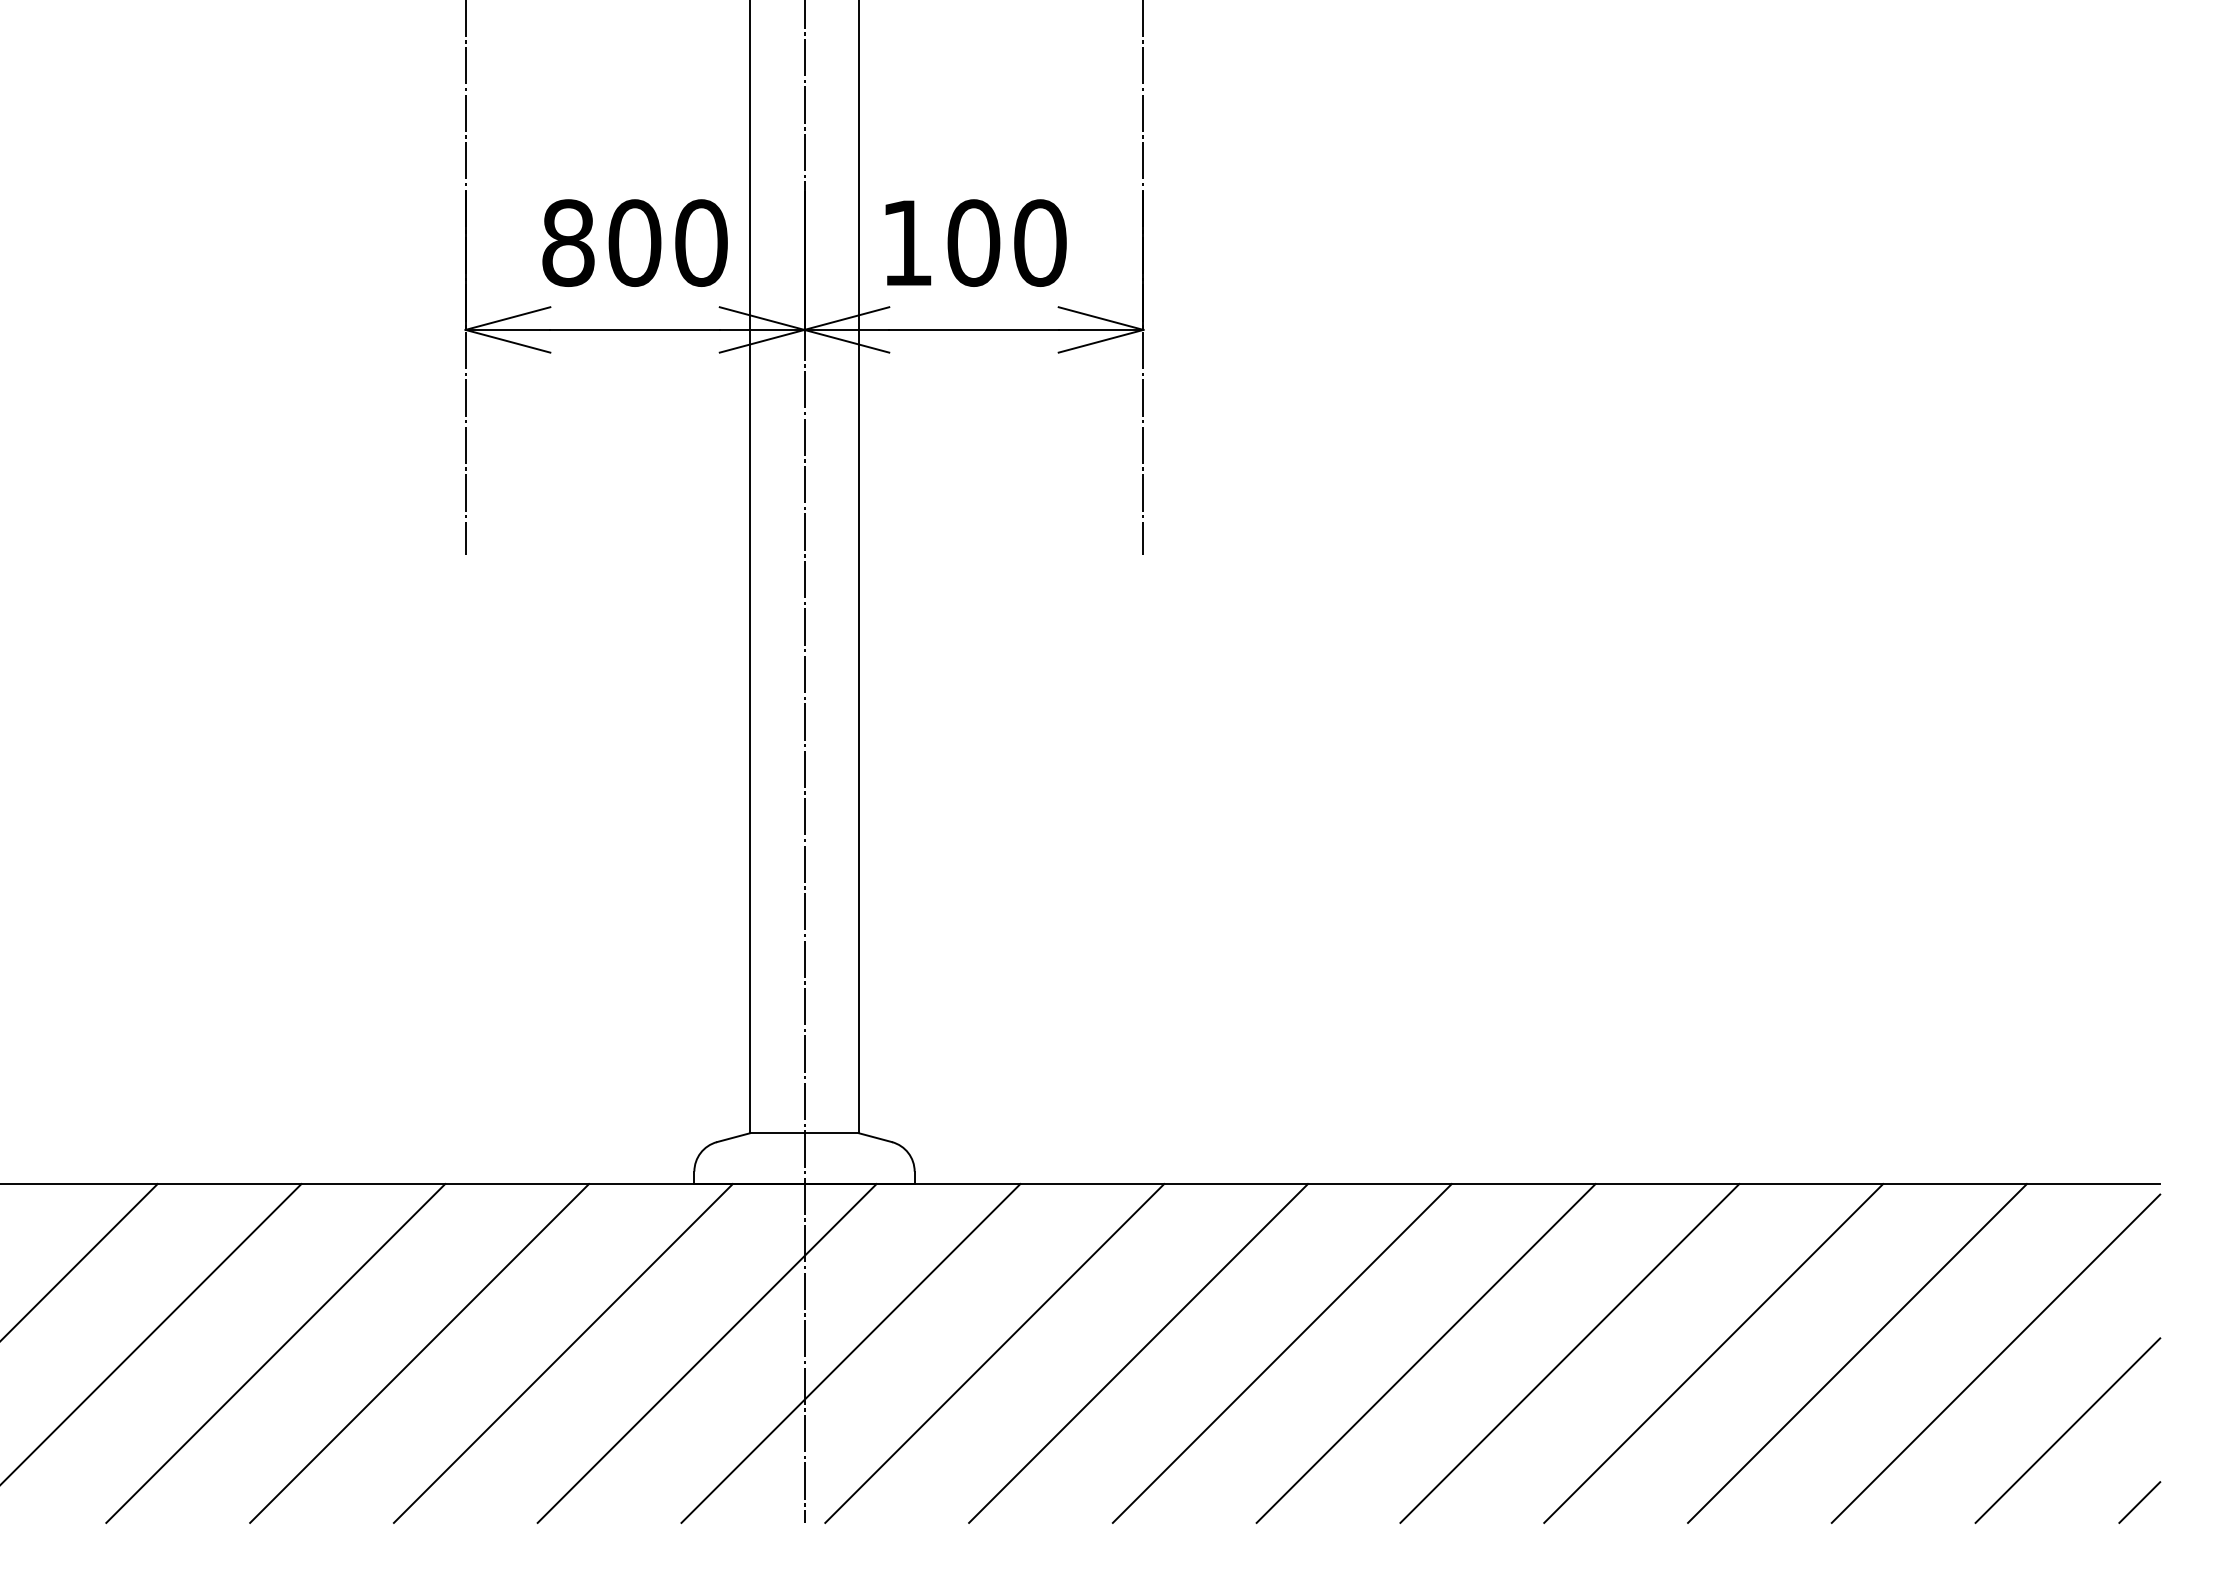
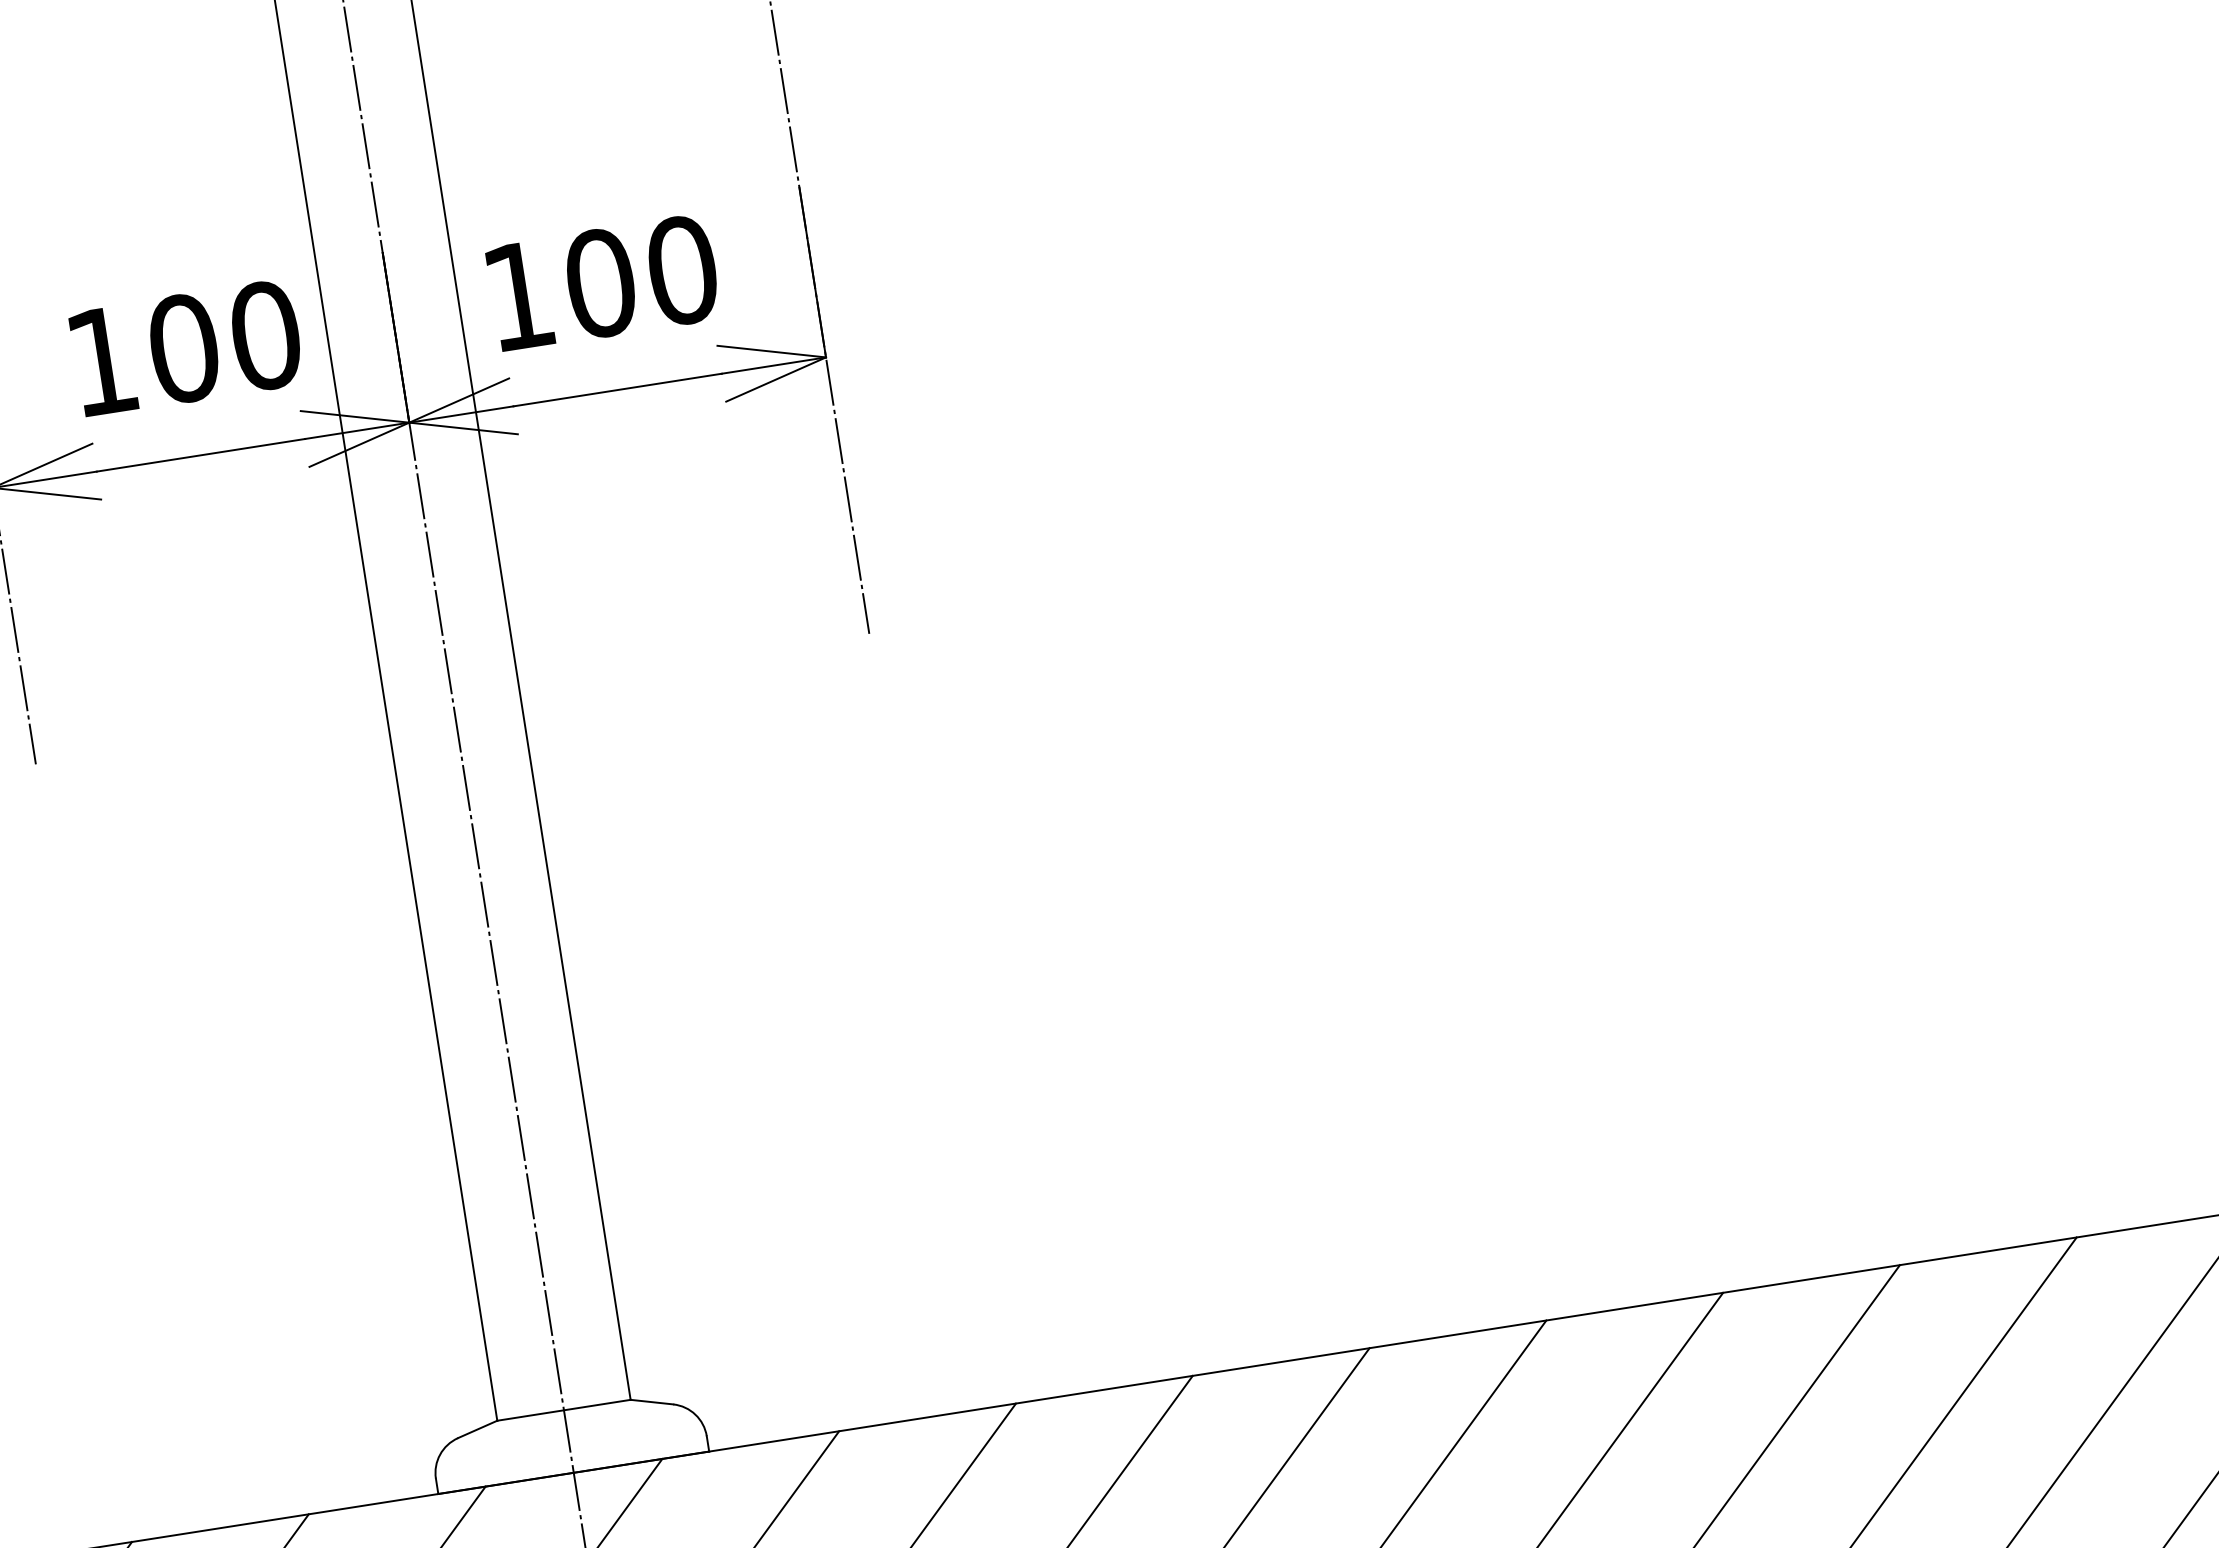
text: (568, 242) -> (102, 360), 800 -> 100

